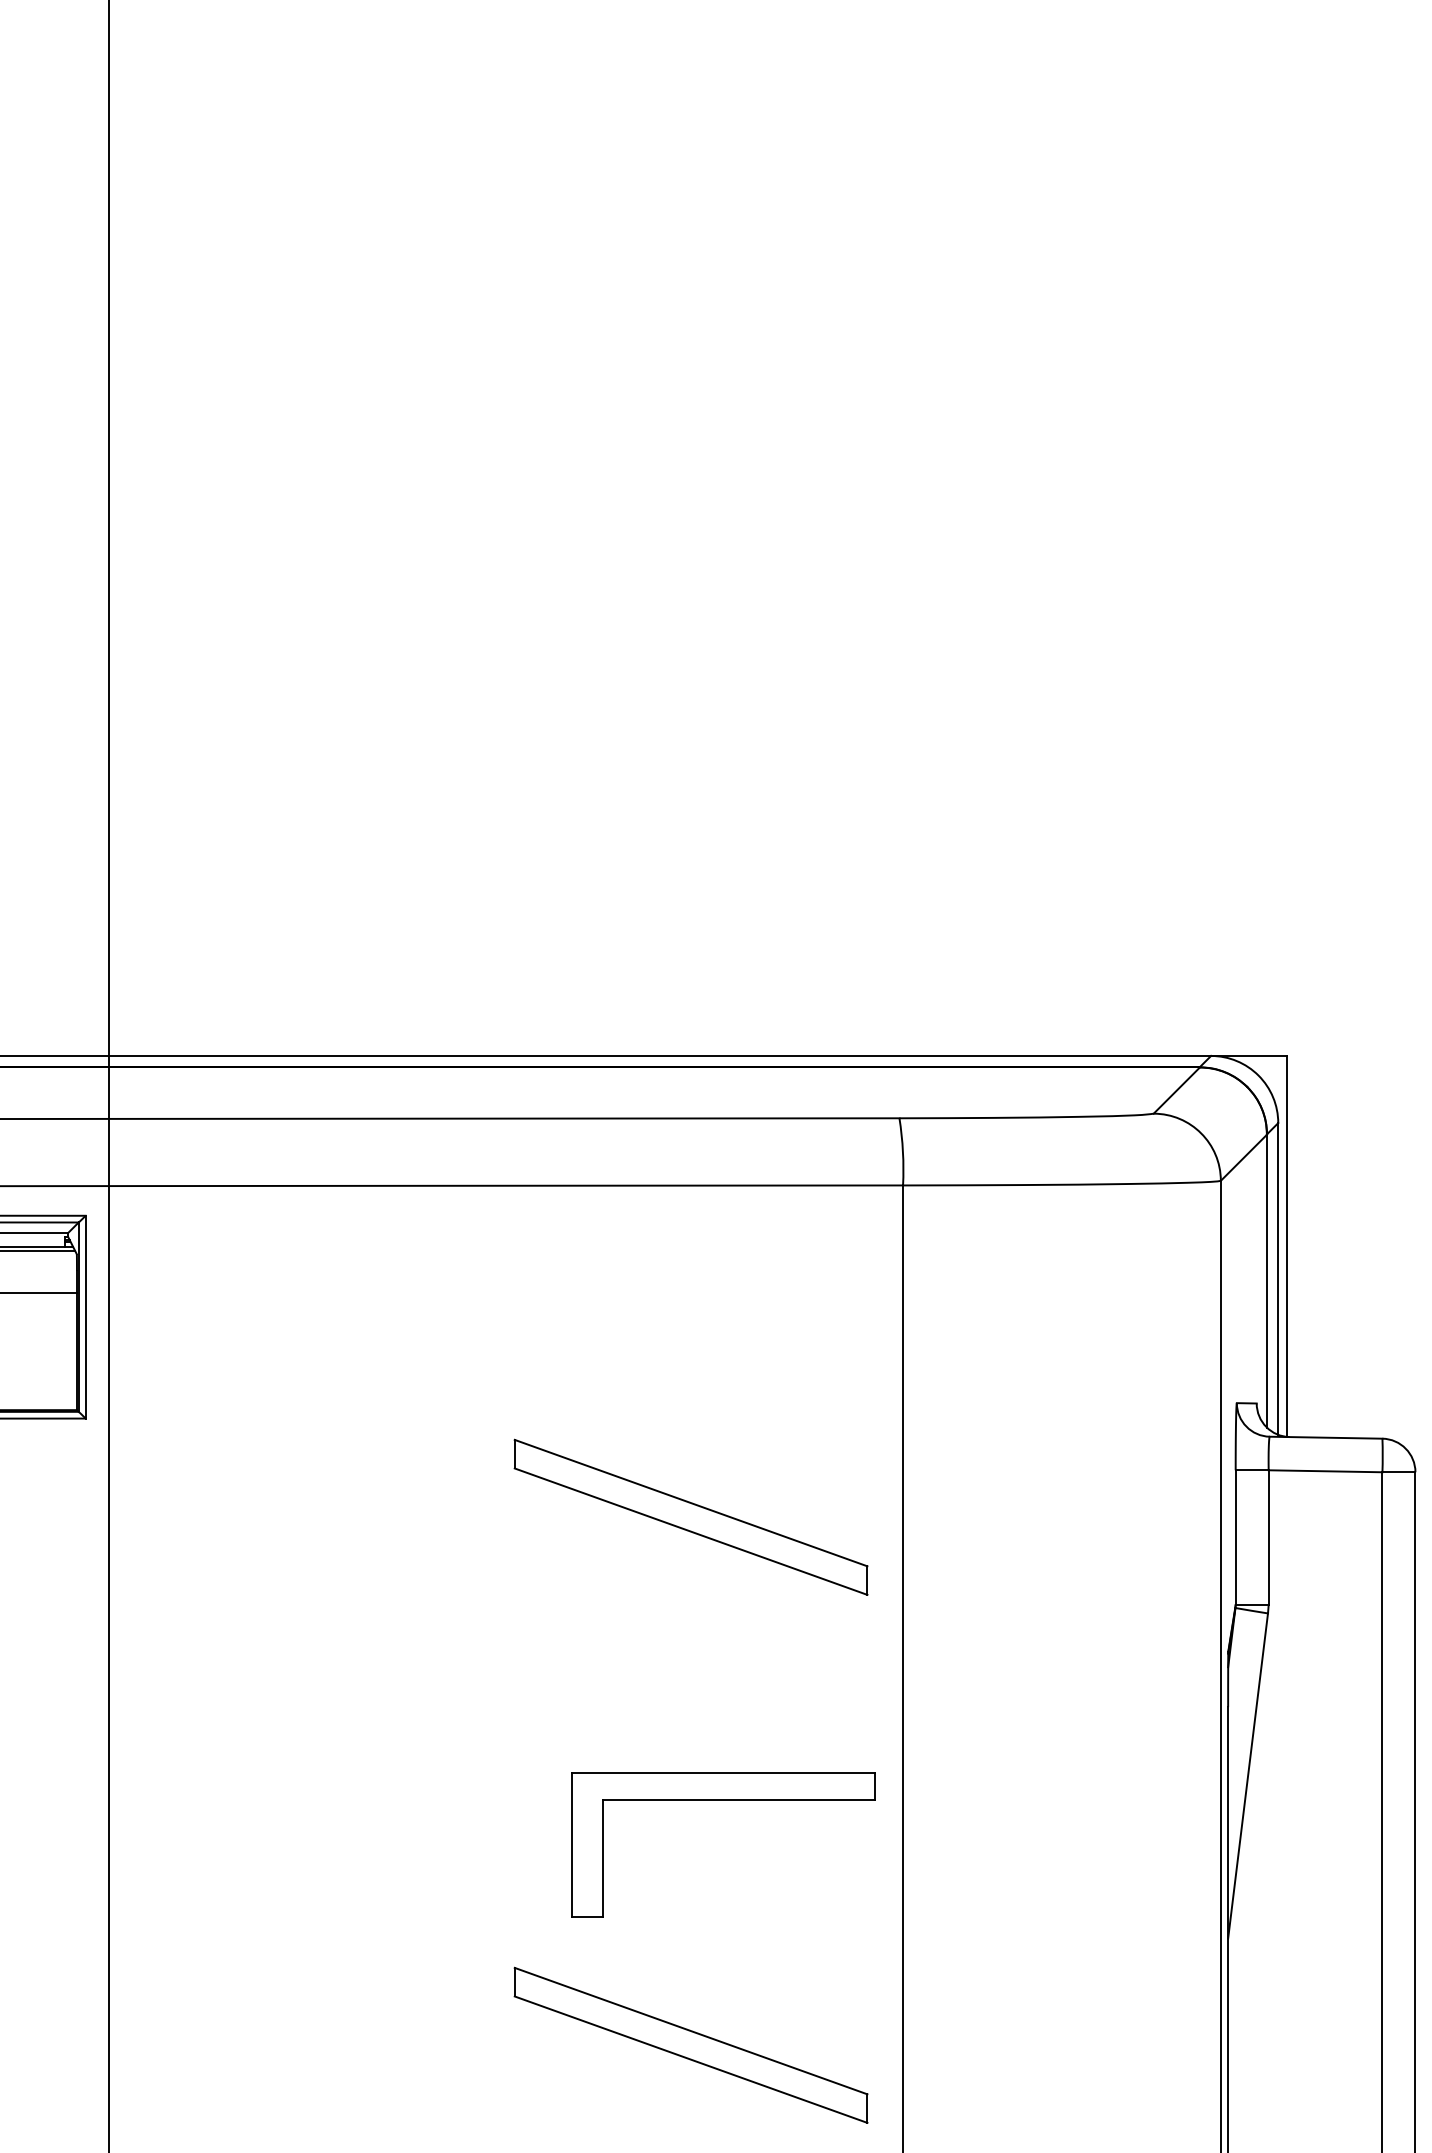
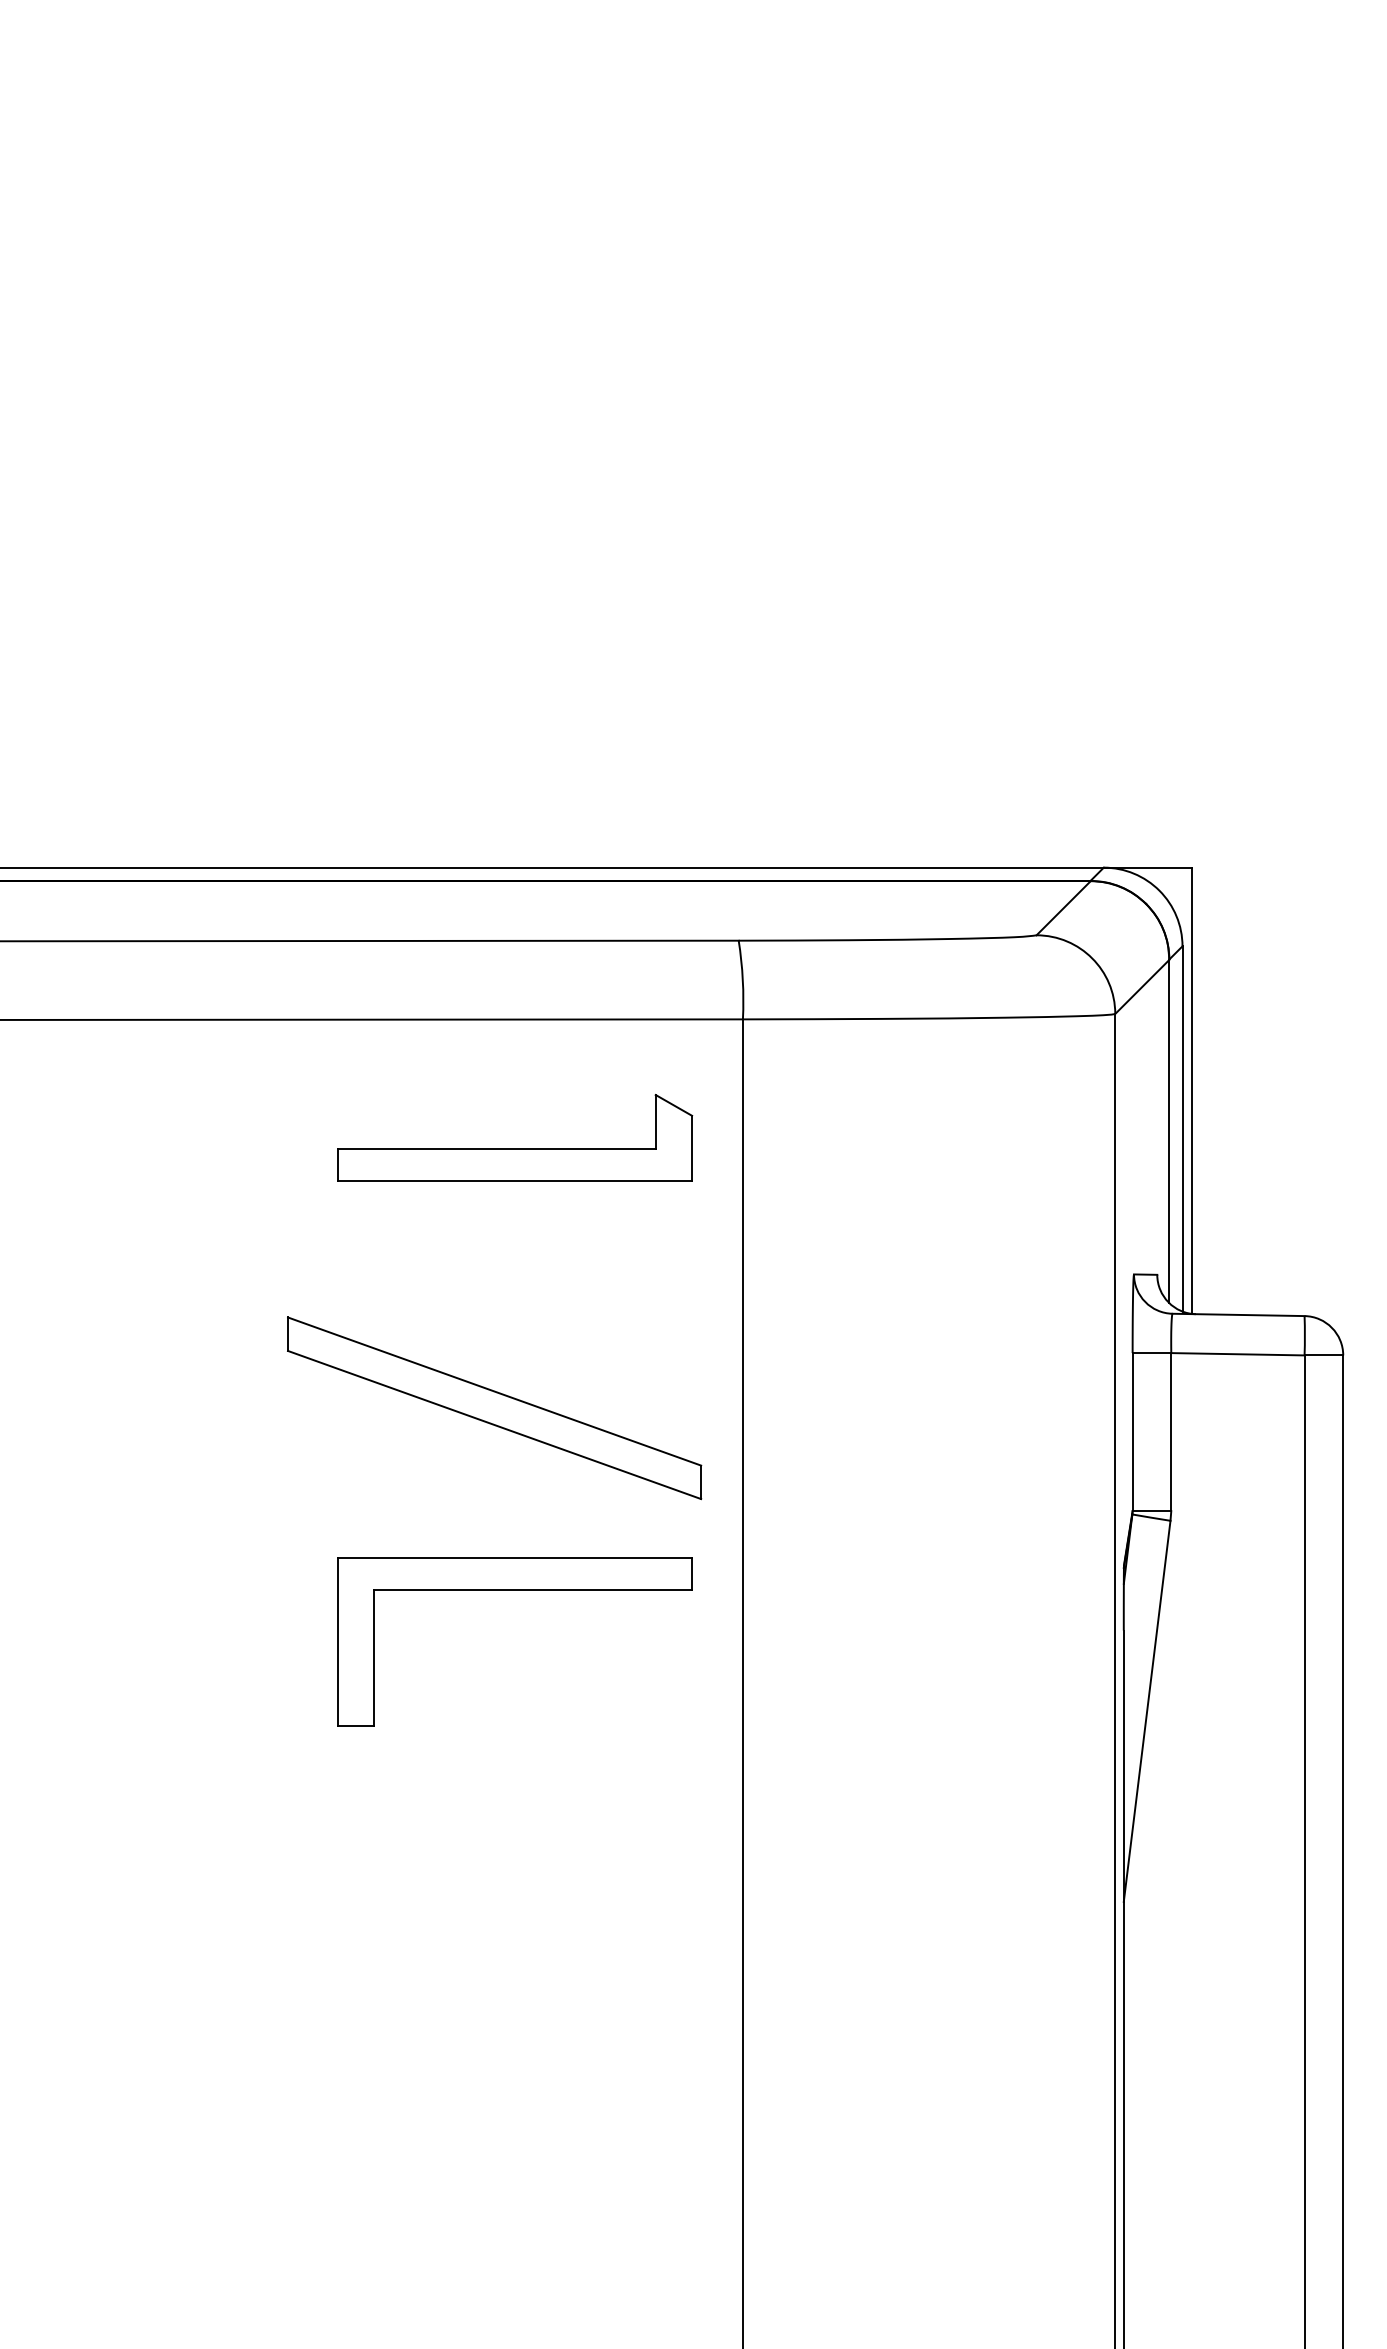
part: (708, 1296) -> (514, 1149), added
part: (723, 1800) -> (514, 1590), moved
part: (690, 2044) -> (493, 2025), removed

